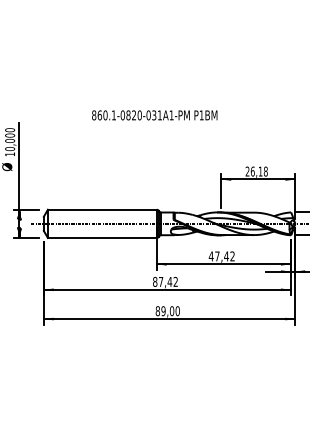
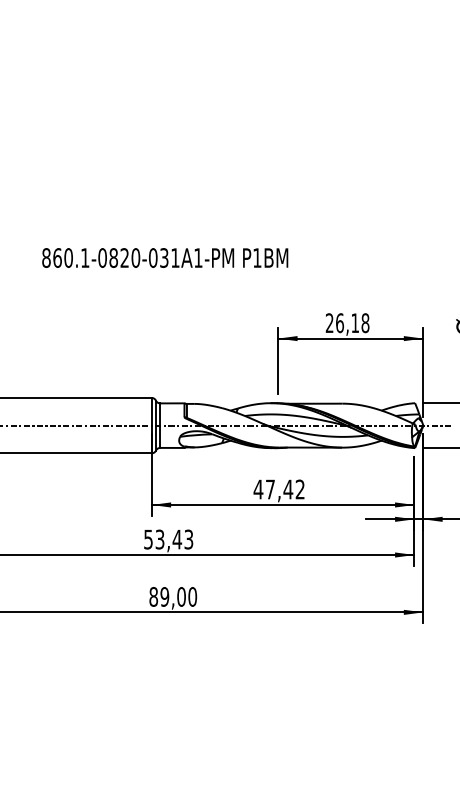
text: (154, 115) -> (164, 258), moved
text: (165, 281) -> (168, 538), 87,42 -> 53,43

